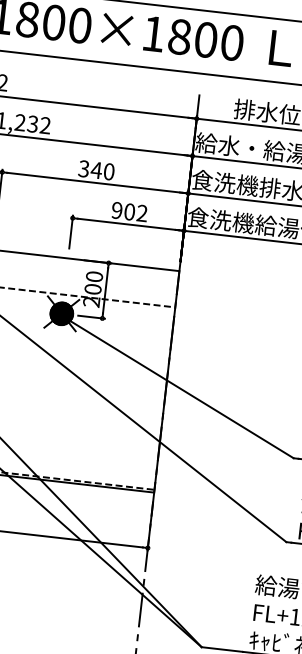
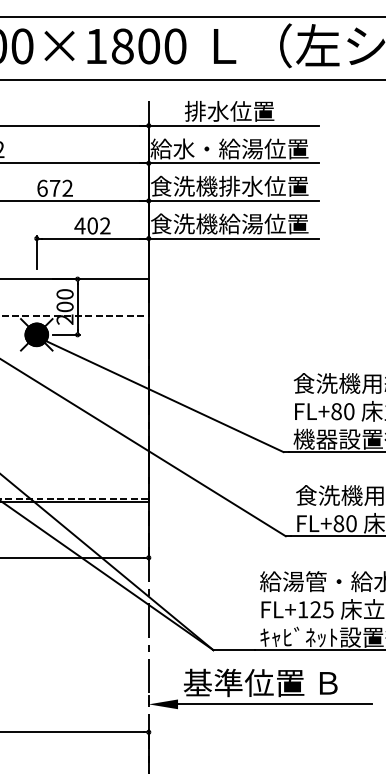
text: (96, 169) -> (54, 187), 340 -> 672
text: (116, 210) -> (79, 225), 902 -> 402

